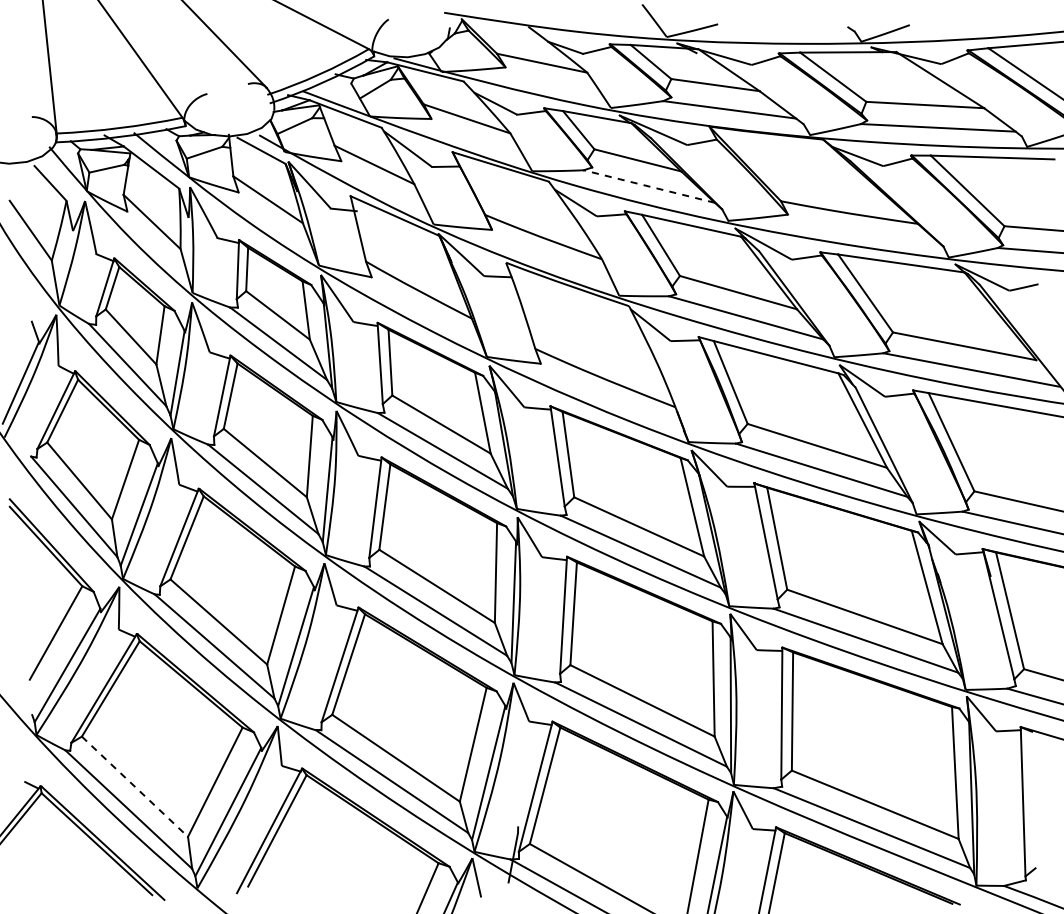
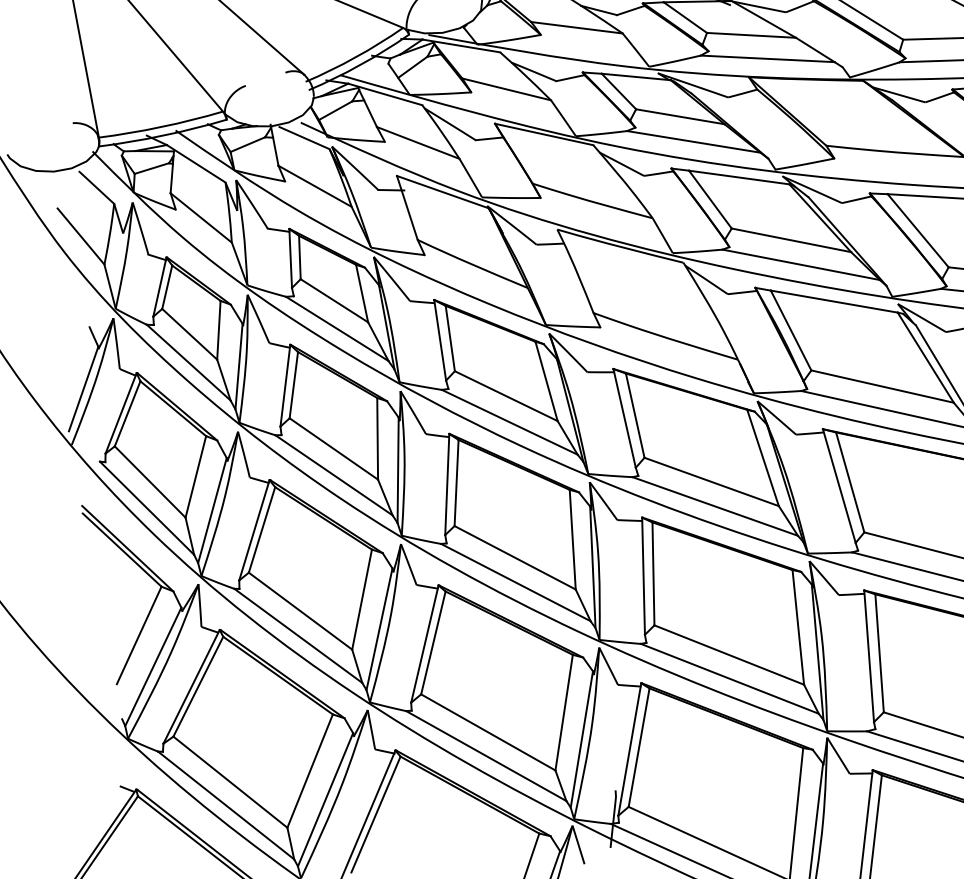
line: (649, 186) -> (694, 141), dashed -> solid
line: (134, 786) -> (229, 782), dashed -> solid

